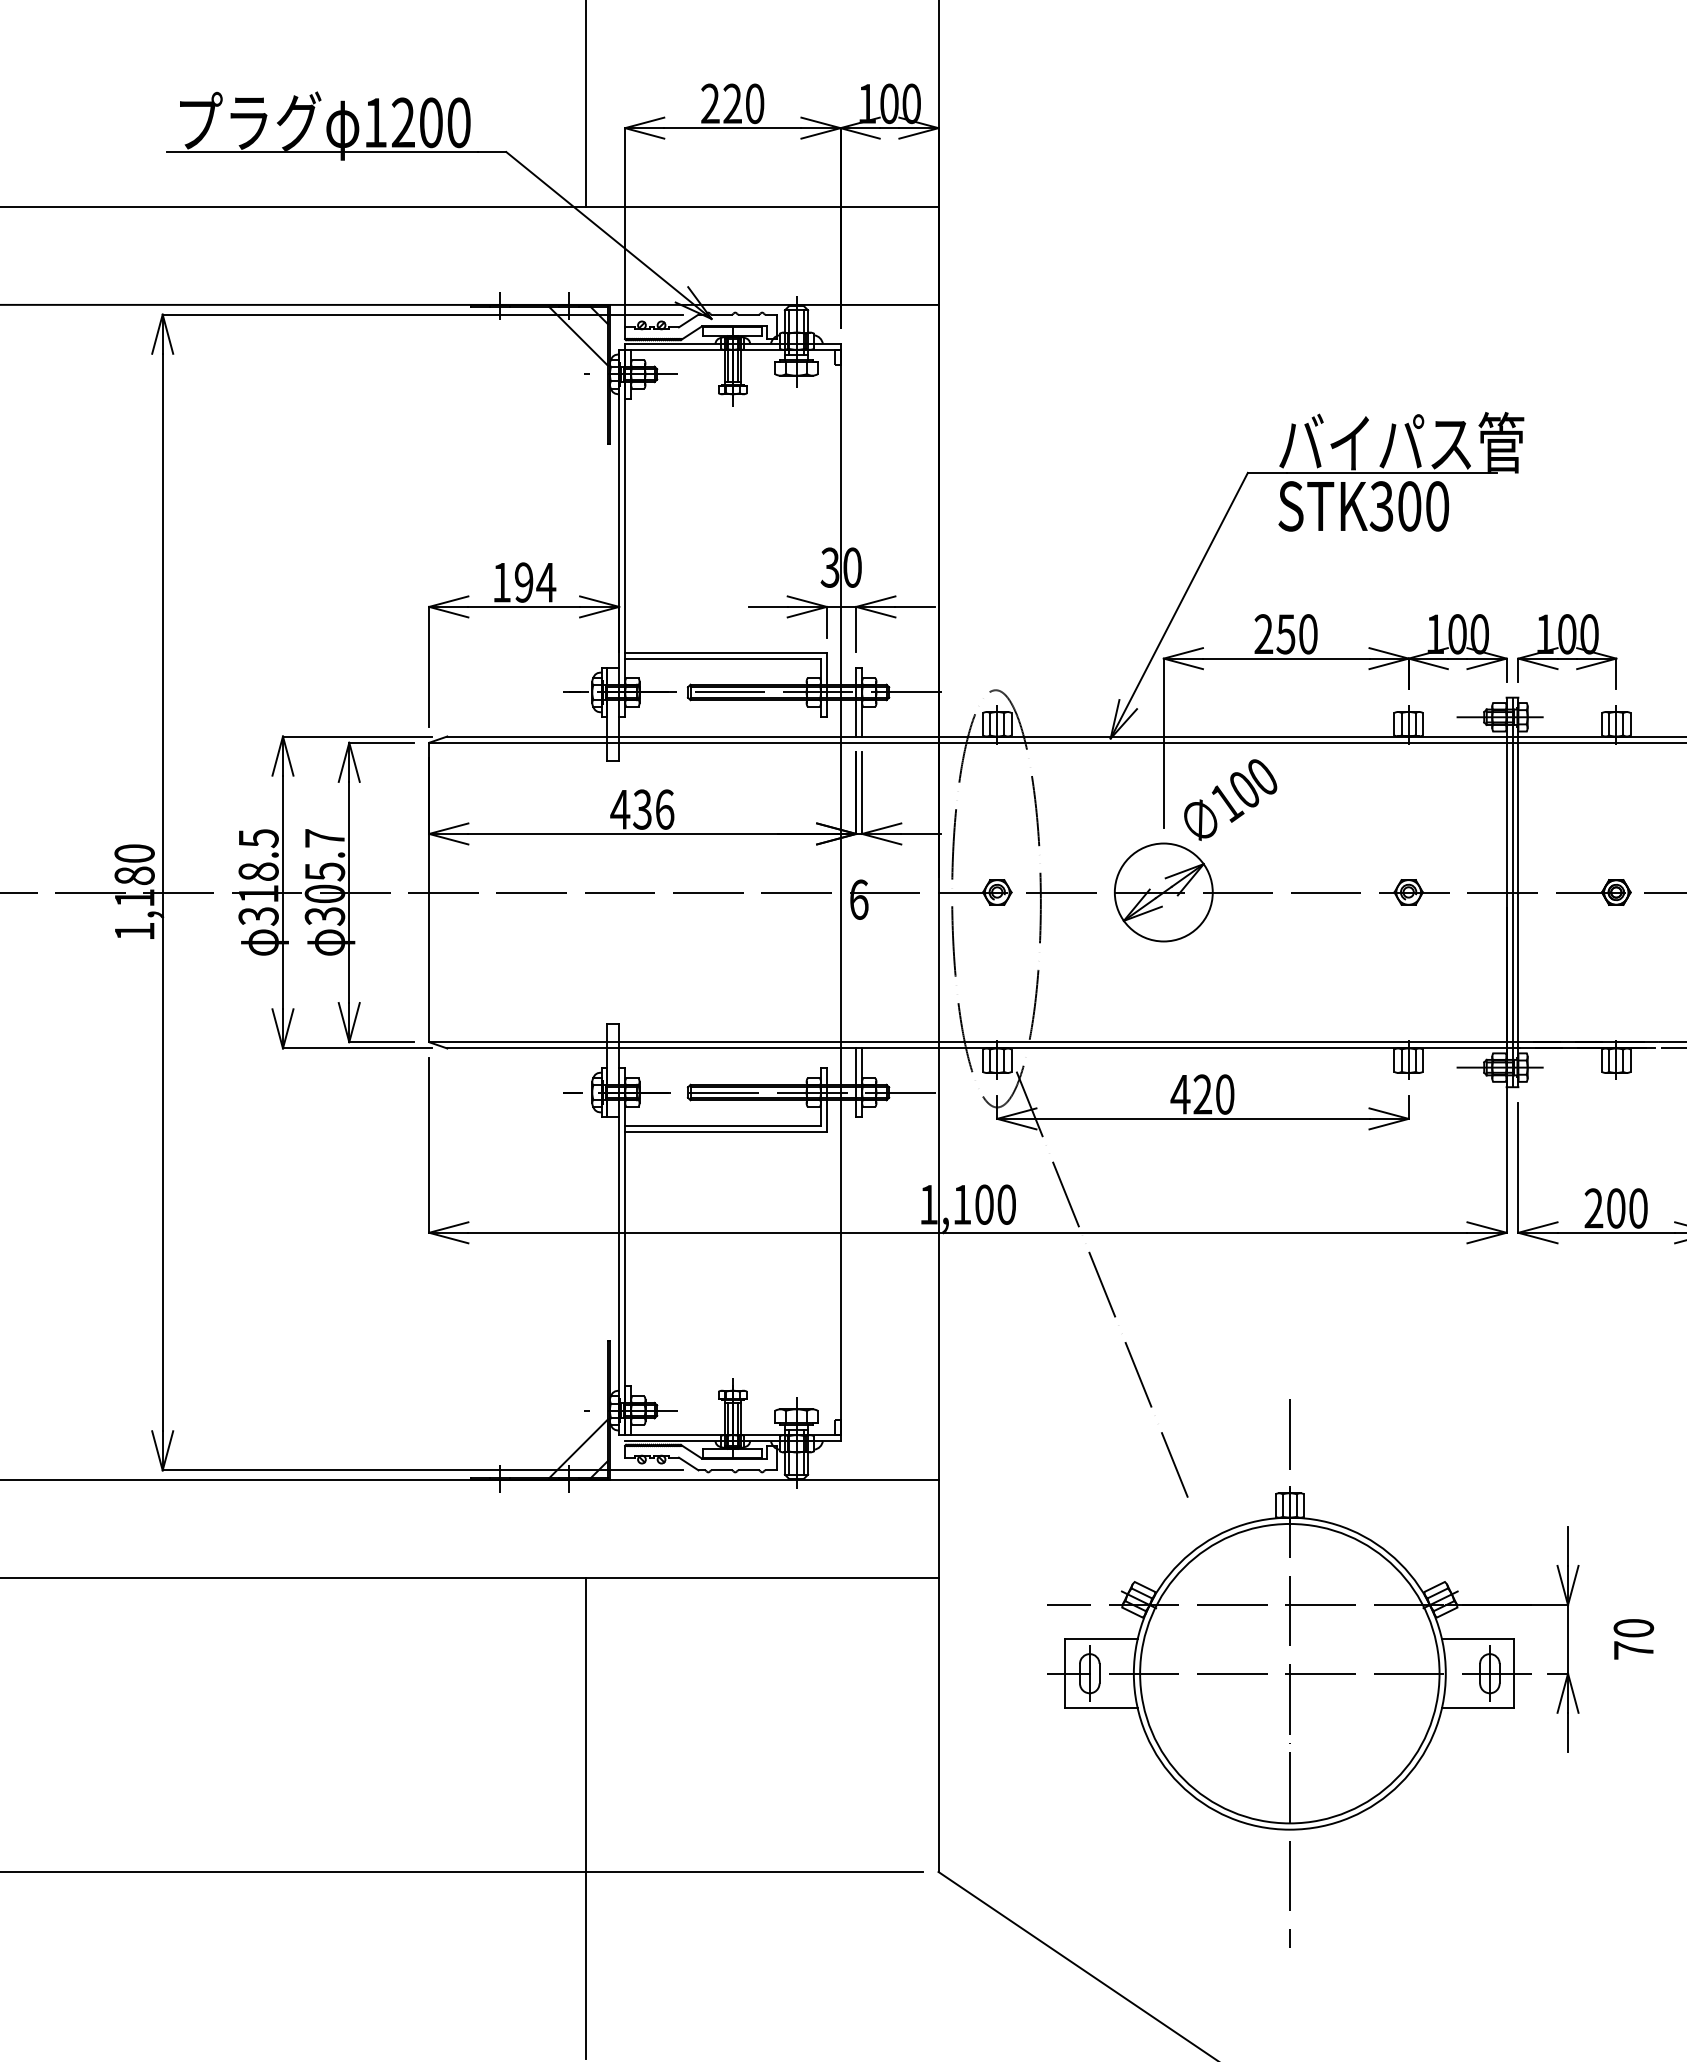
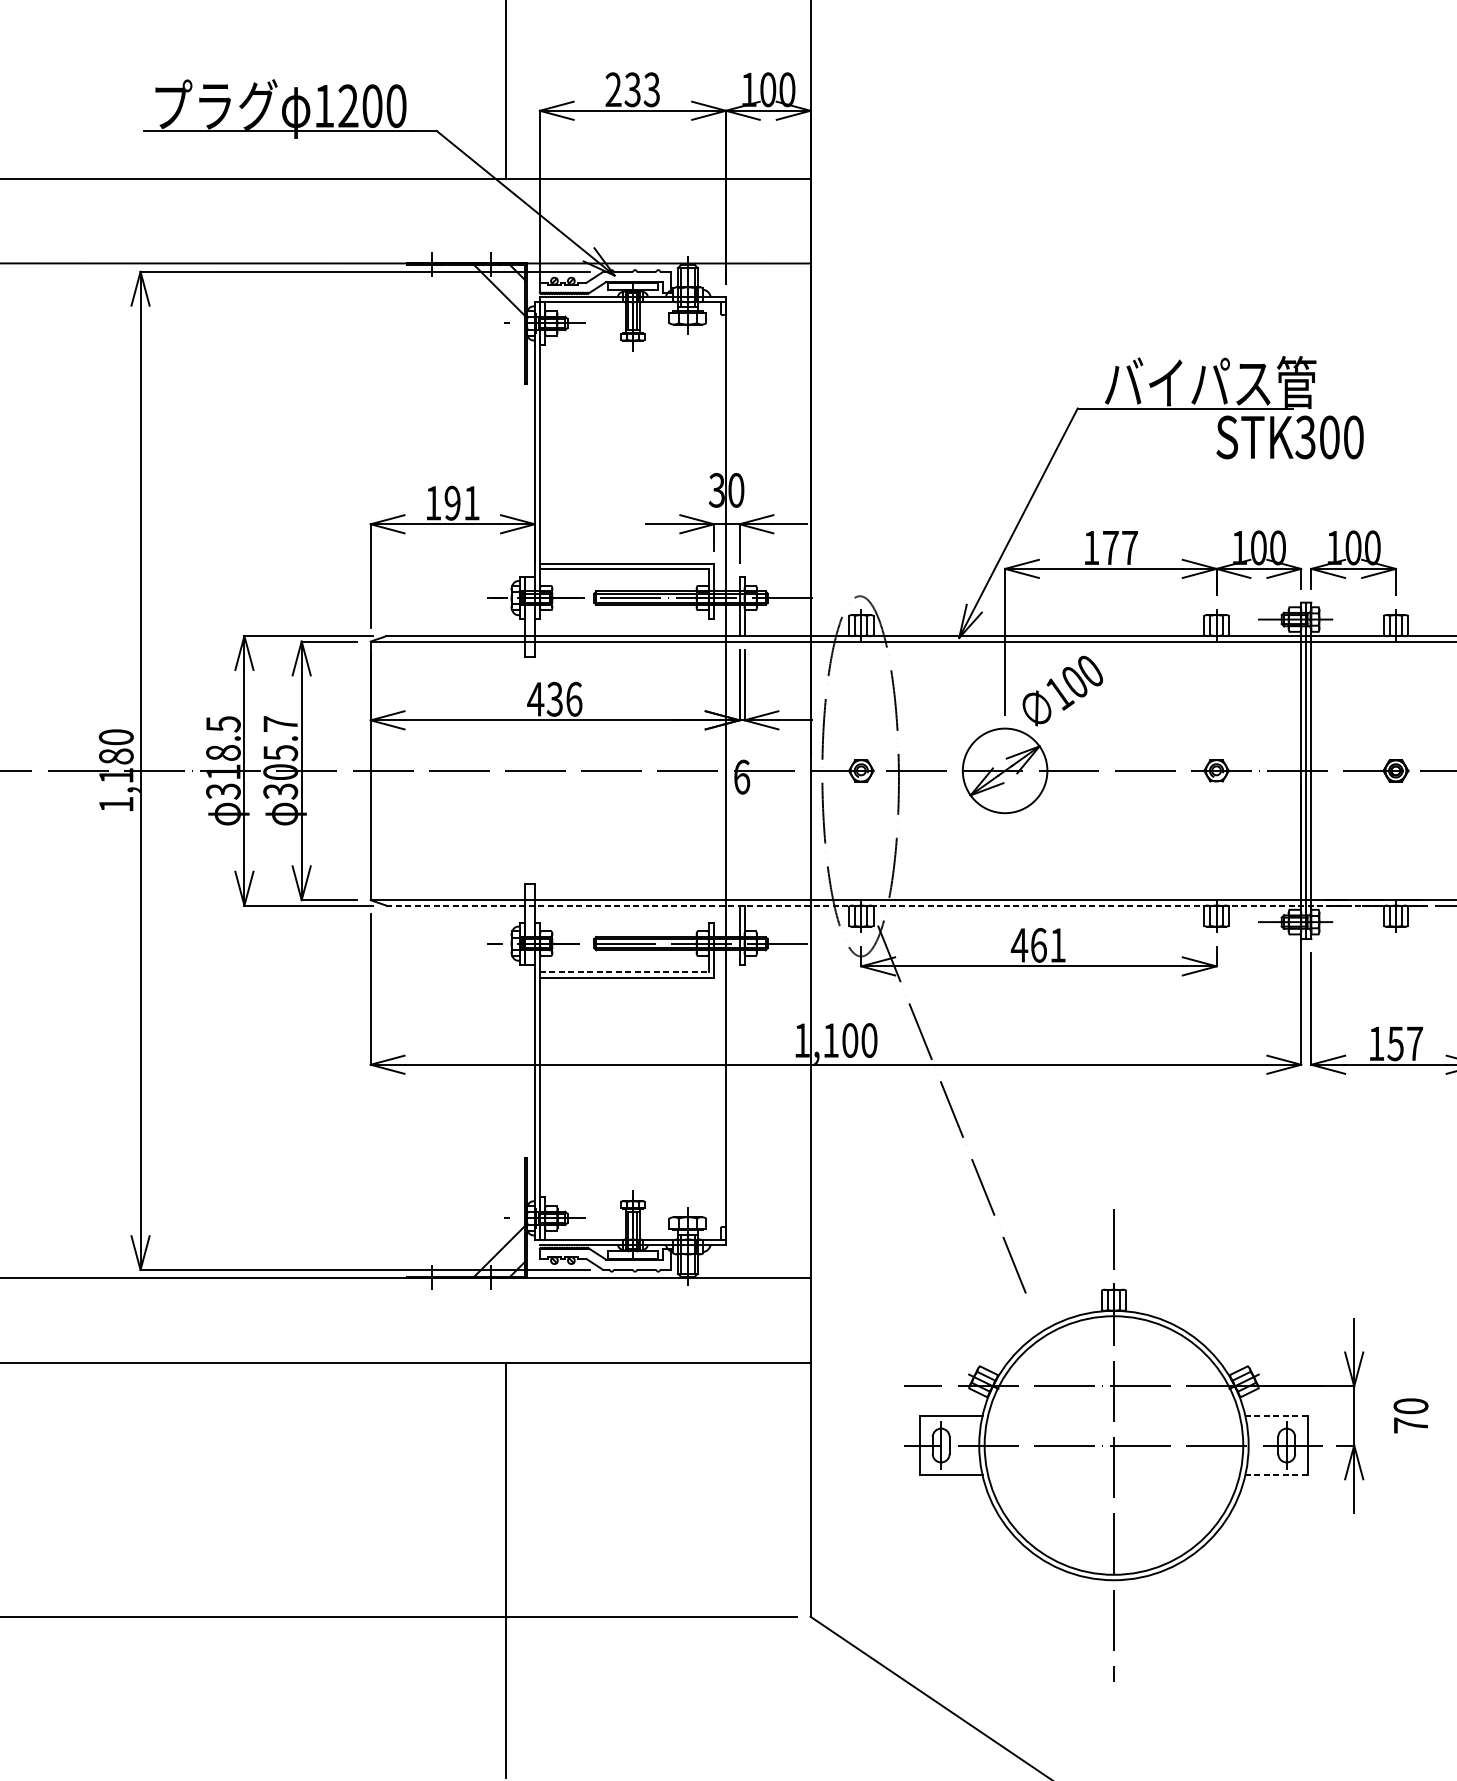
text: (743, 103) -> (642, 89), 220 -> 233
text: (1363, 506) -> (1289, 437), moved
text: (546, 582) -> (472, 503), 194 -> 191
text: (1285, 634) -> (1110, 548), 250 -> 177
line: (1051, 1048) -> (908, 905), solid -> dashed
text: (1213, 1094) -> (1048, 945), 420 -> 461
line: (723, 1125) -> (624, 972), solid -> dashed
text: (1615, 1208) -> (1395, 1043), 200 -> 157
line: (1477, 1639) -> (1276, 1416), solid -> dashed
line: (1477, 1707) -> (1276, 1474), solid -> dashed

